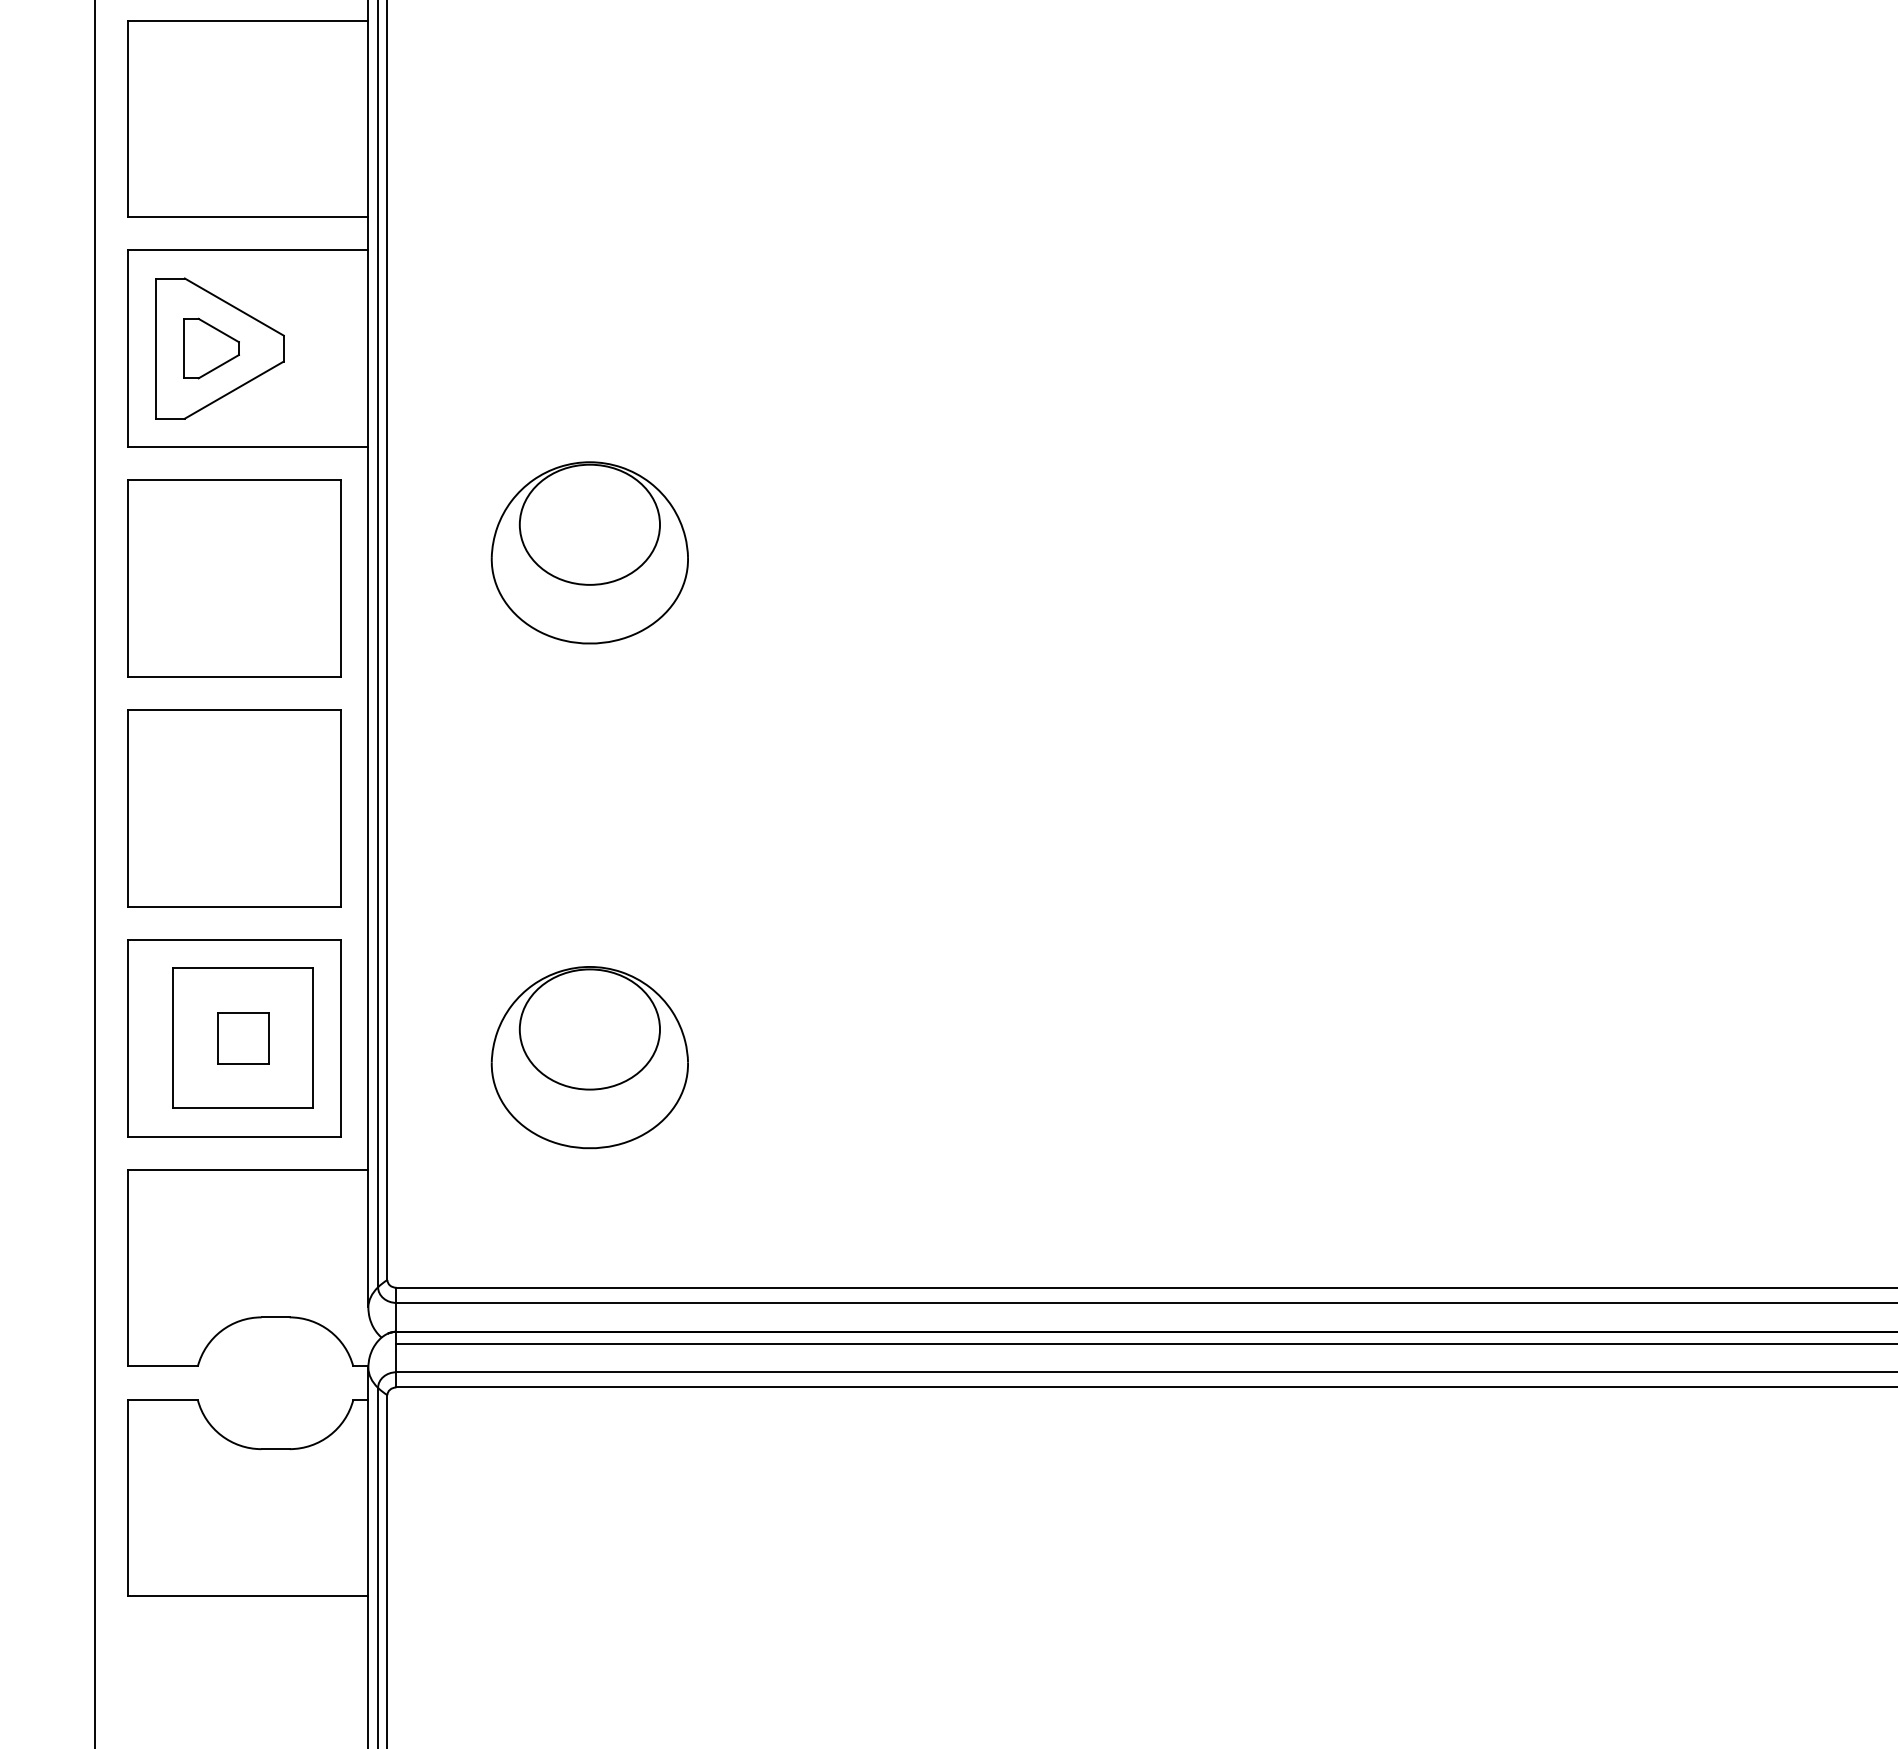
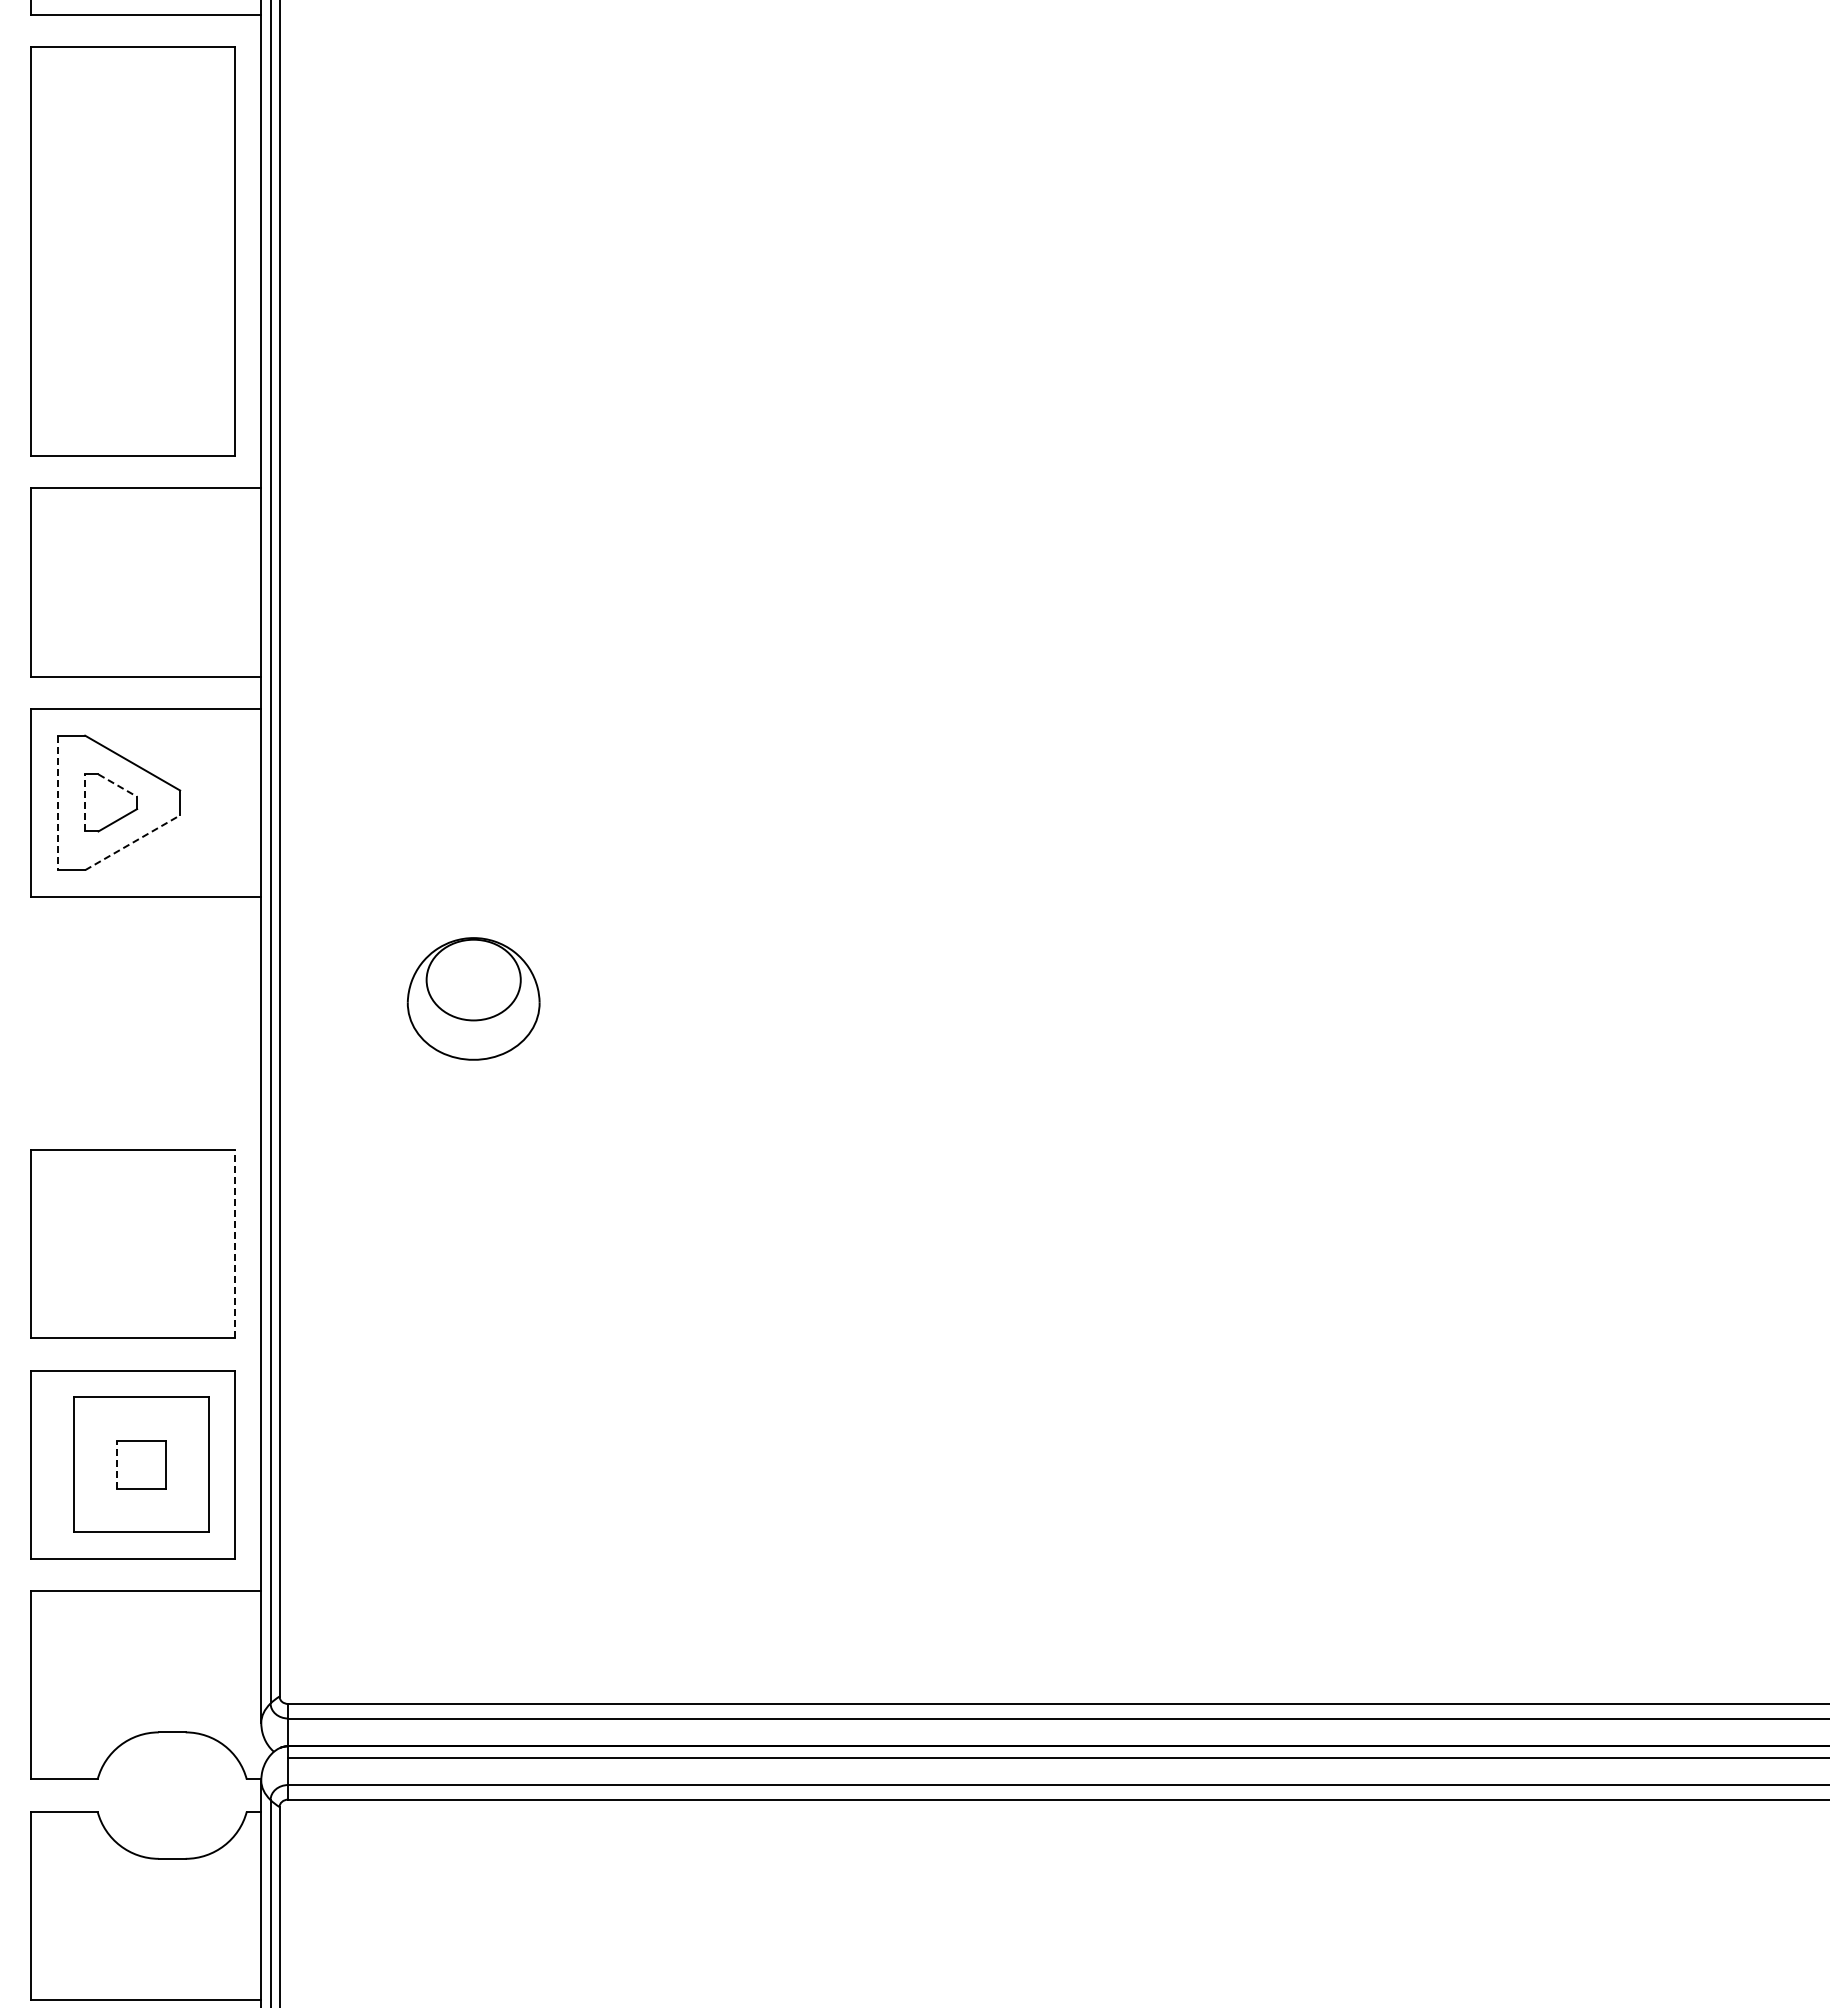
line: (219, 330) -> (118, 785), solid -> dashed
line: (184, 348) -> (84, 802), solid -> dashed
line: (155, 349) -> (57, 803), solid -> dashed
line: (234, 389) -> (132, 842), solid -> dashed
part: (589, 552) -> (473, 998), size x0.7
part: (234, 578) -> (132, 1023), removed
line: (341, 807) -> (235, 1243), solid -> dashed
line: (218, 1038) -> (117, 1464), solid -> dashed
part: (589, 1056) -> (473, 1482), removed

